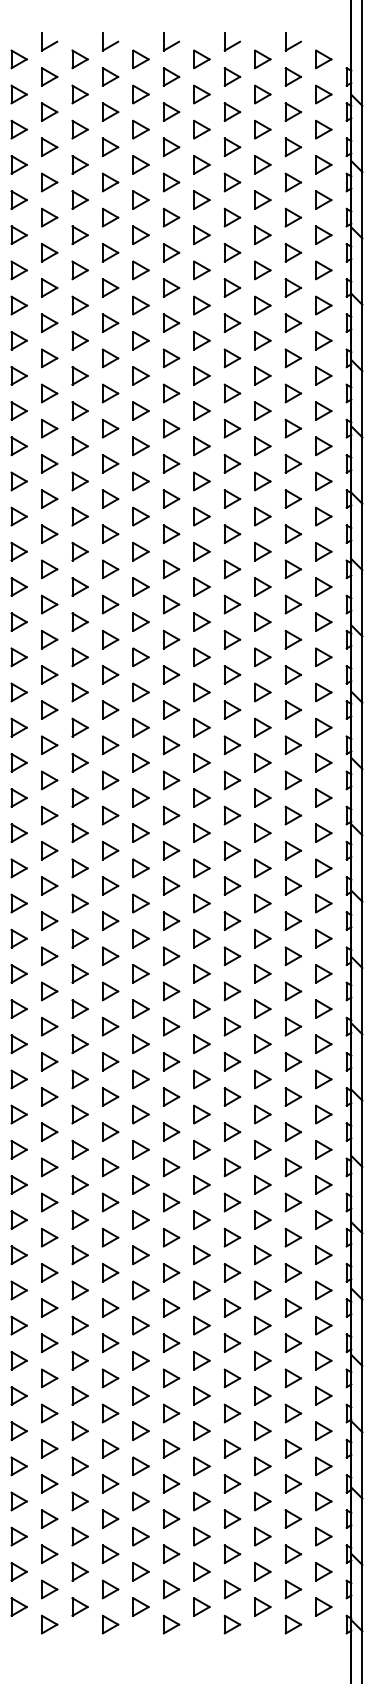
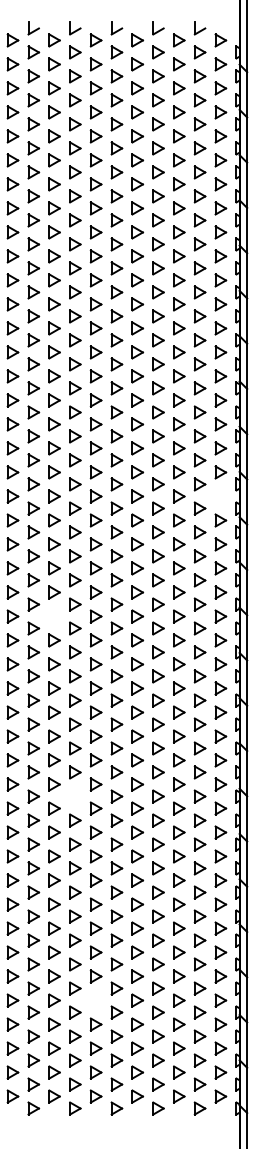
part: (323, 727) -> (220, 496), removed
part: (80, 903) -> (54, 616), removed
part: (110, 1167) -> (75, 796), removed
part: (140, 1466) -> (95, 1000), removed

